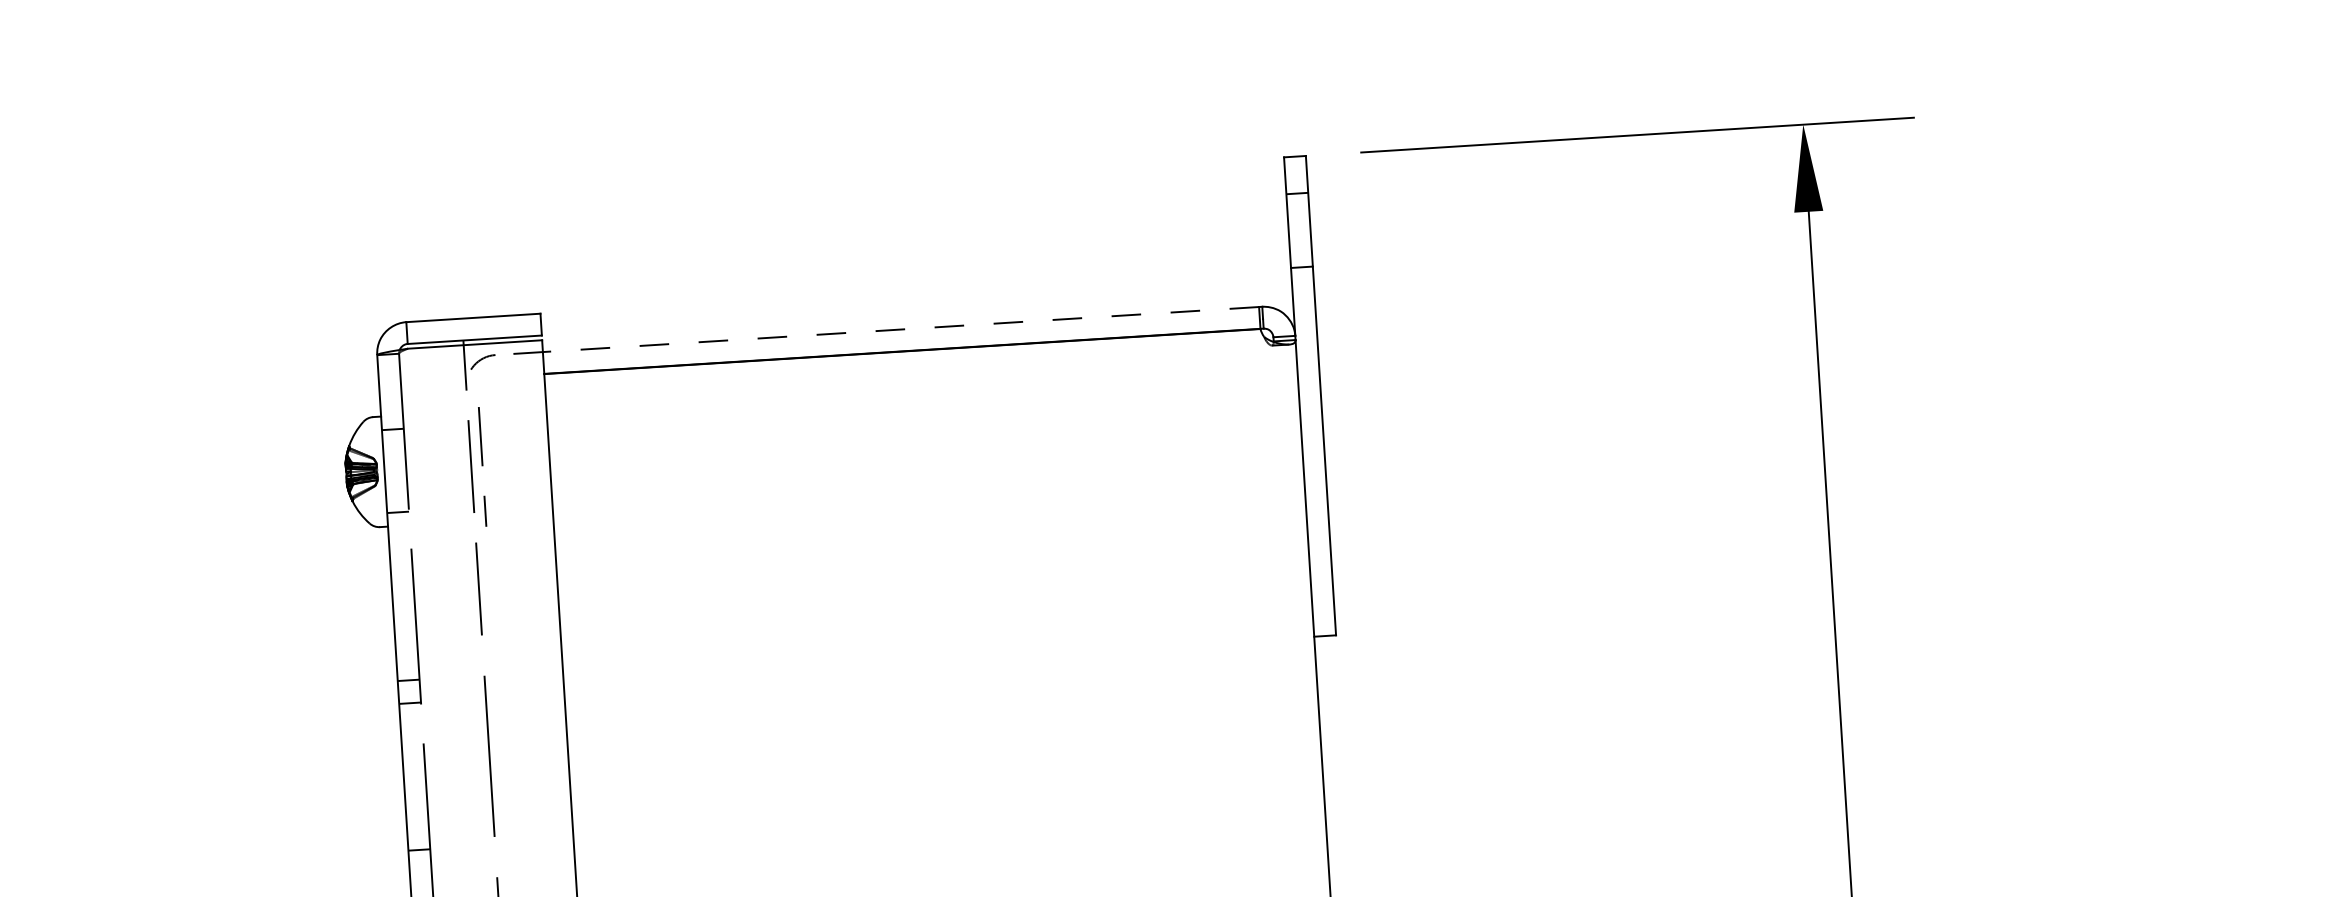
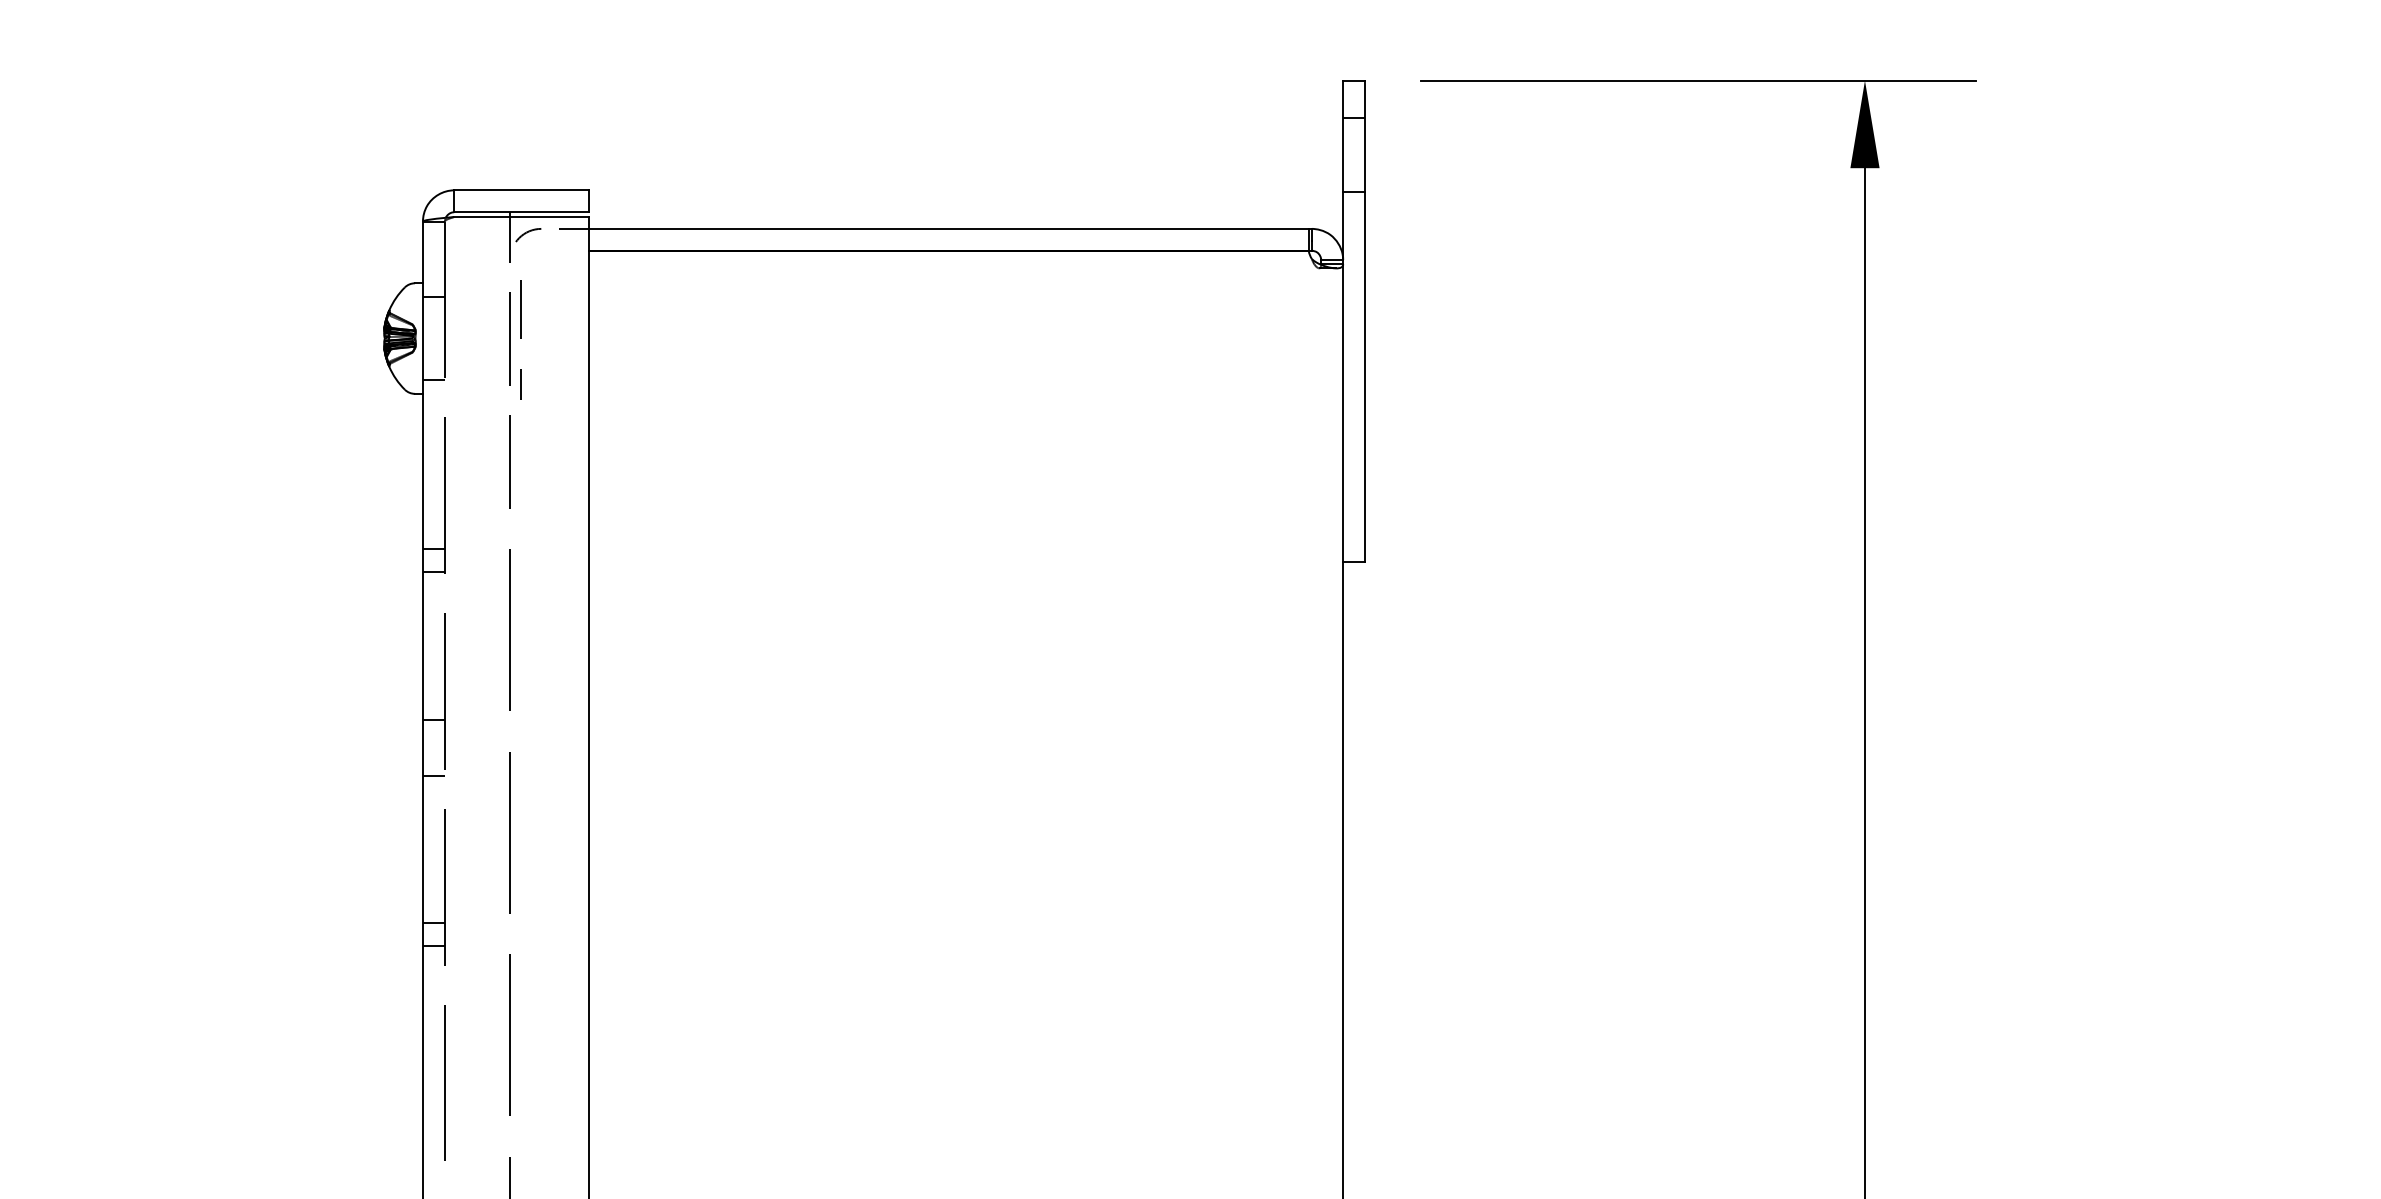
line: (900, 329) -> (948, 228), dashed -> solid

